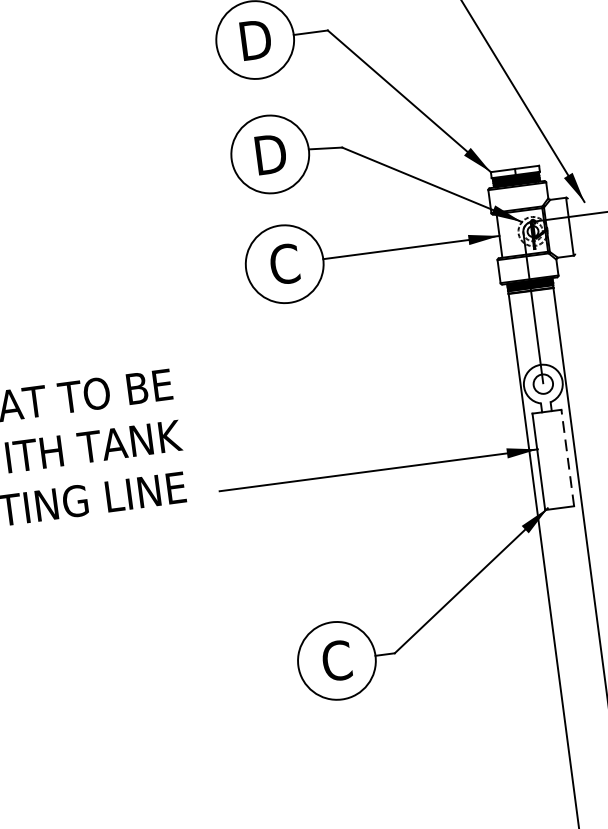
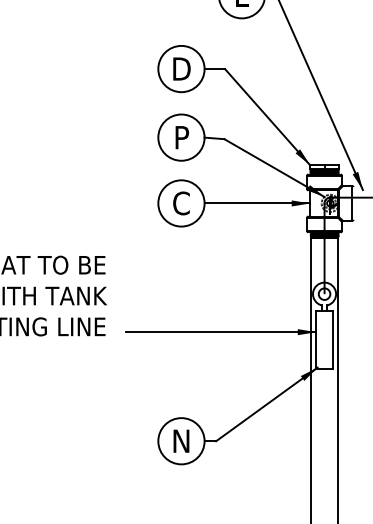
text: (270, 154) -> (181, 137), D -> P
line: (568, 457) -> (333, 339), dashed -> solid
text: (337, 661) -> (181, 441), C -> N

